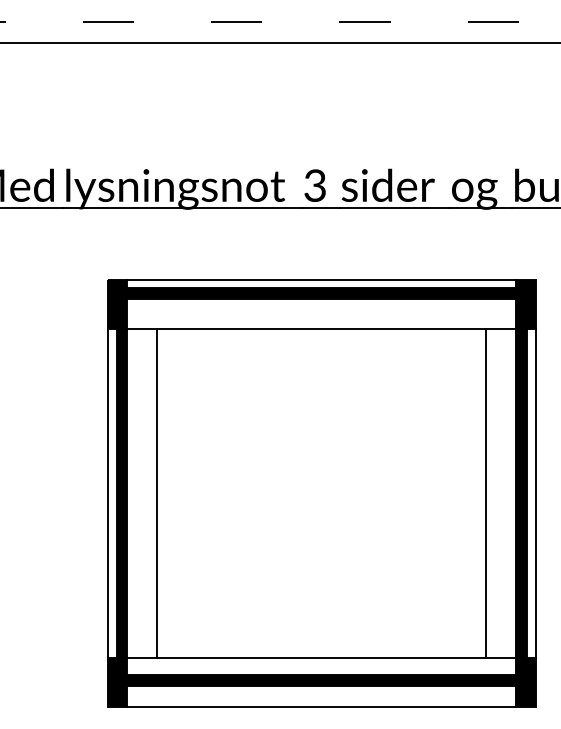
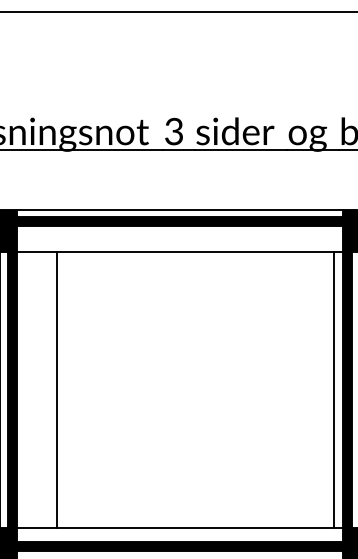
line: (157, 492) -> (57, 388), moved
line: (486, 492) -> (334, 388), moved

